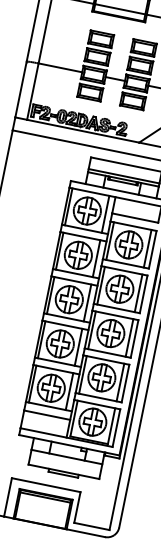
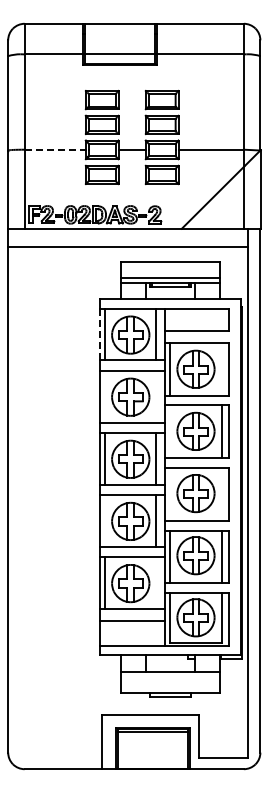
line: (60, 67) -> (55, 149), solid -> dashed
line: (65, 206) -> (100, 334), solid -> dashed
line: (147, 248) -> (222, 368), removed
line: (59, 251) -> (104, 396), removed
line: (96, 258) -> (156, 396), removed
line: (100, 285) -> (169, 431), removed
line: (91, 329) -> (169, 493), removed
line: (129, 337) -> (222, 493), removed
line: (41, 339) -> (104, 520), removed
line: (69, 391) -> (156, 582), removed

